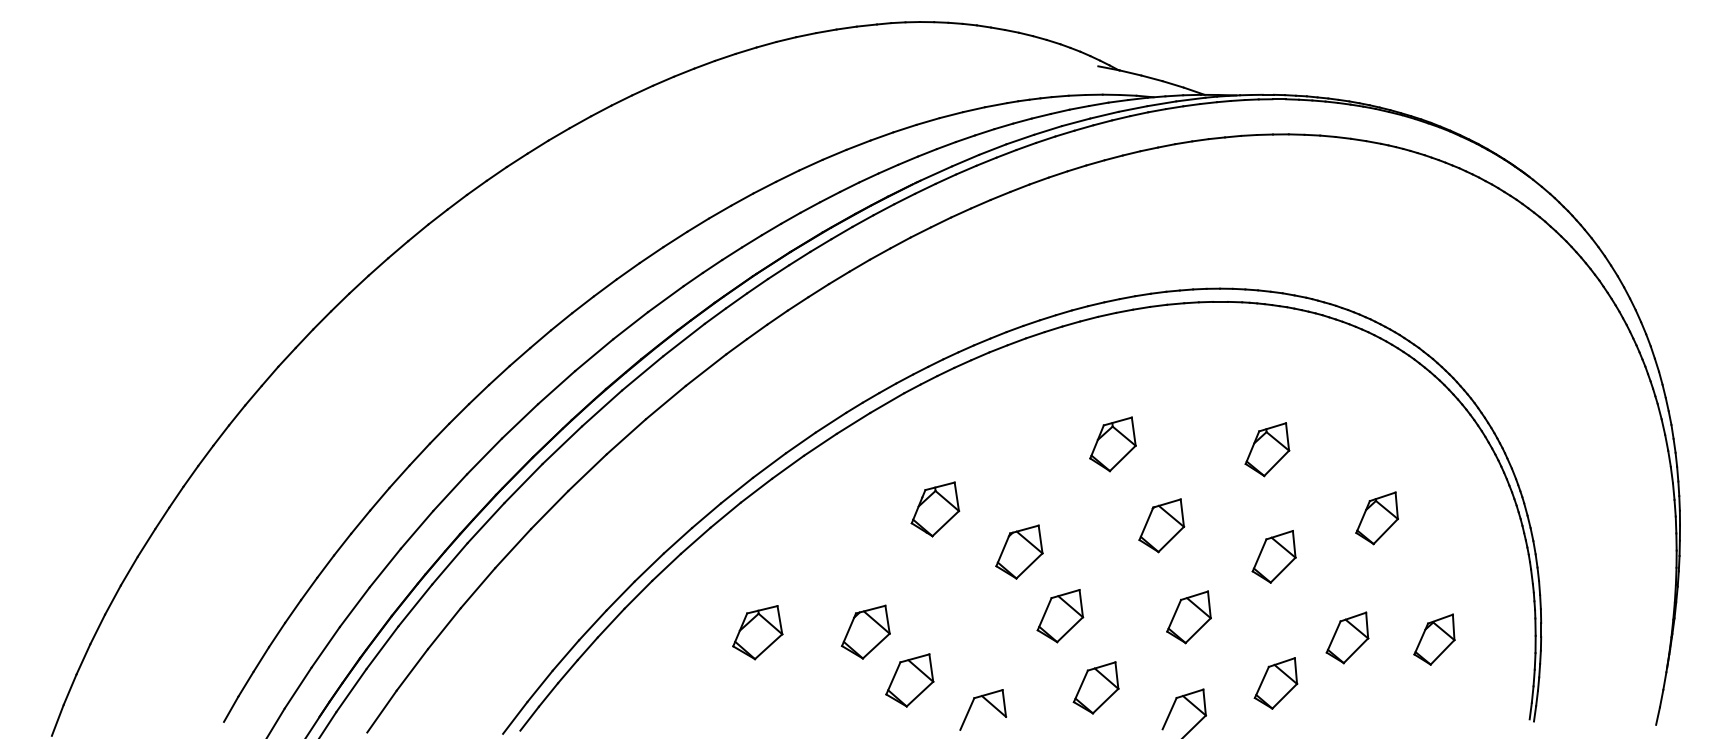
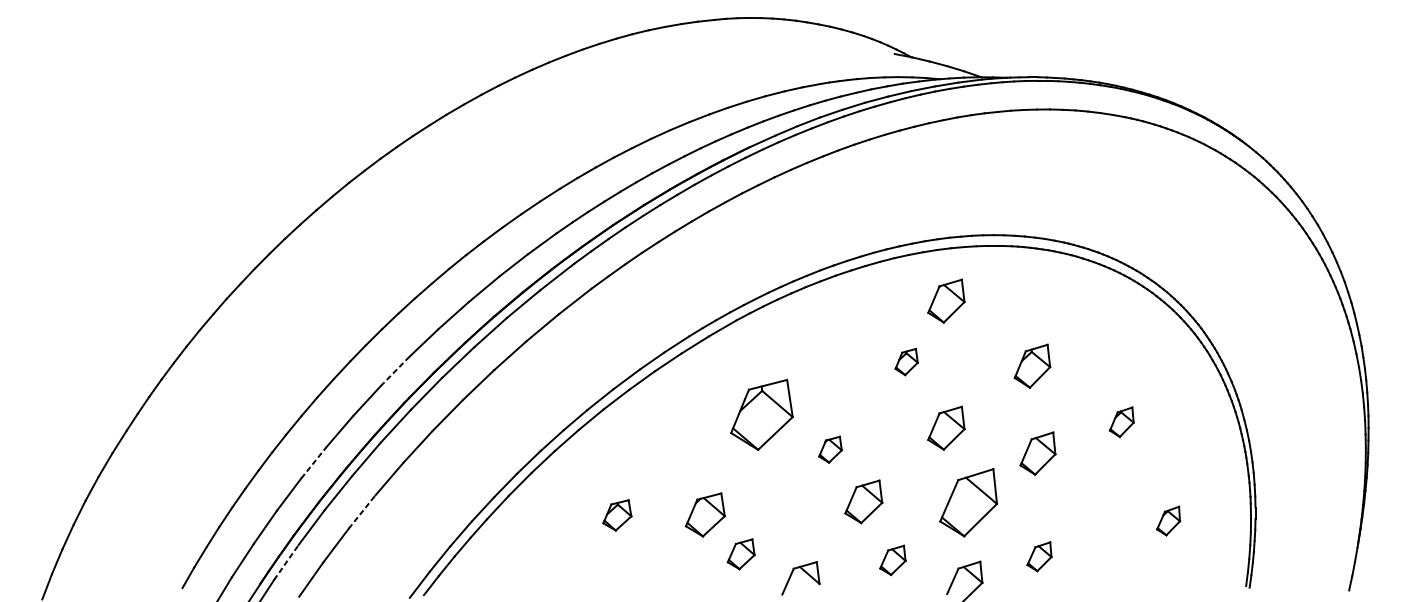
part: (1161, 369) -> (946, 301), added
part: (1112, 444) -> (906, 362), size x0.6
line: (484, 456) -> (394, 371), solid -> dashed
part: (935, 509) -> (762, 415), size x1.6
part: (1376, 518) -> (1121, 422), size x0.7
part: (1019, 551) -> (830, 449), size x0.6
line: (385, 568) -> (314, 463), solid -> dashed
part: (1188, 617) -> (968, 503), size x1.6
line: (444, 628) -> (362, 511), solid -> dashed
part: (757, 632) -> (617, 515), size x0.7
part: (1347, 637) -> (1097, 519), removed
part: (1434, 639) -> (1168, 520), size x0.7
part: (909, 680) -> (740, 554), size x0.7
part: (1275, 683) -> (1039, 556), size x0.7
part: (1095, 687) -> (892, 560), size x0.7
line: (351, 690) -> (286, 562), solid -> dashed

